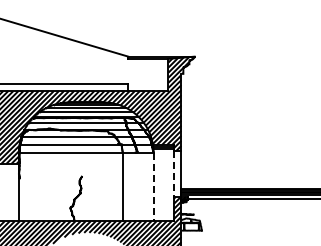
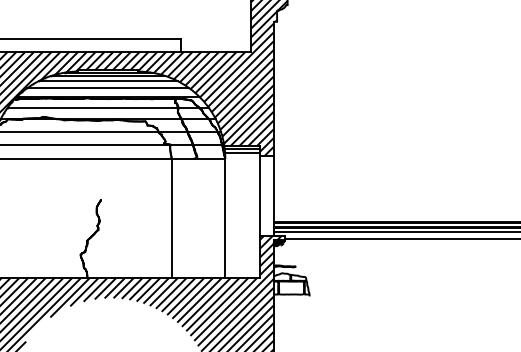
line: (173, 174) -> (259, 196), dashed -> solid
line: (153, 187) -> (225, 219), dashed -> solid

